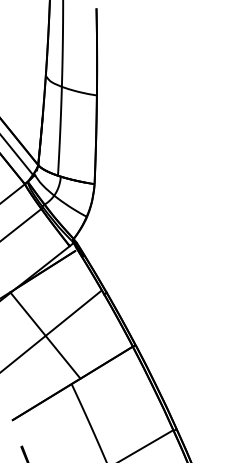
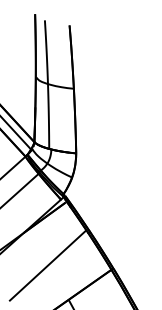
line: (45, 335) -> (47, 265), removed

